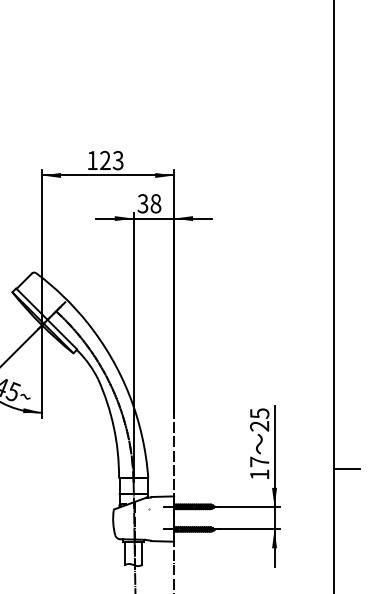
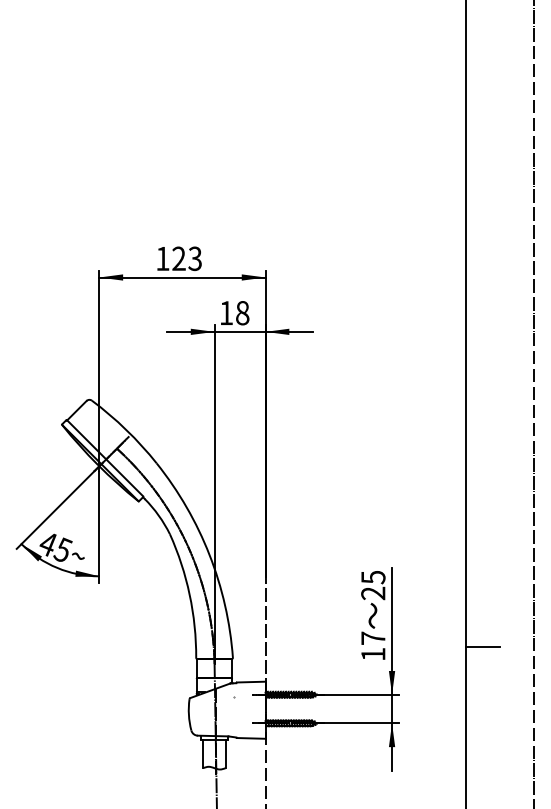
text: (142, 203) -> (225, 312), 38 -> 18

